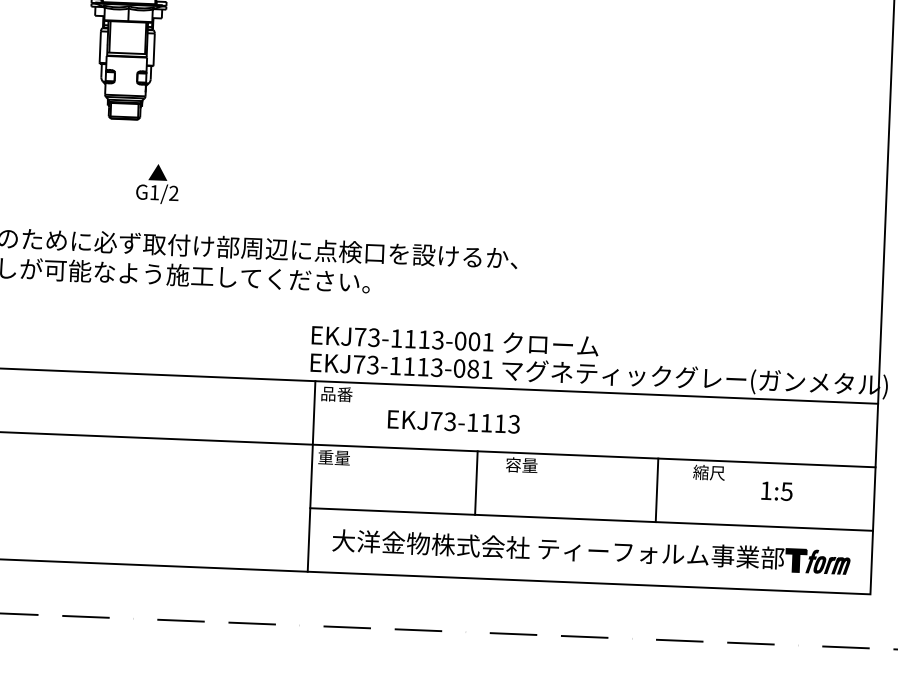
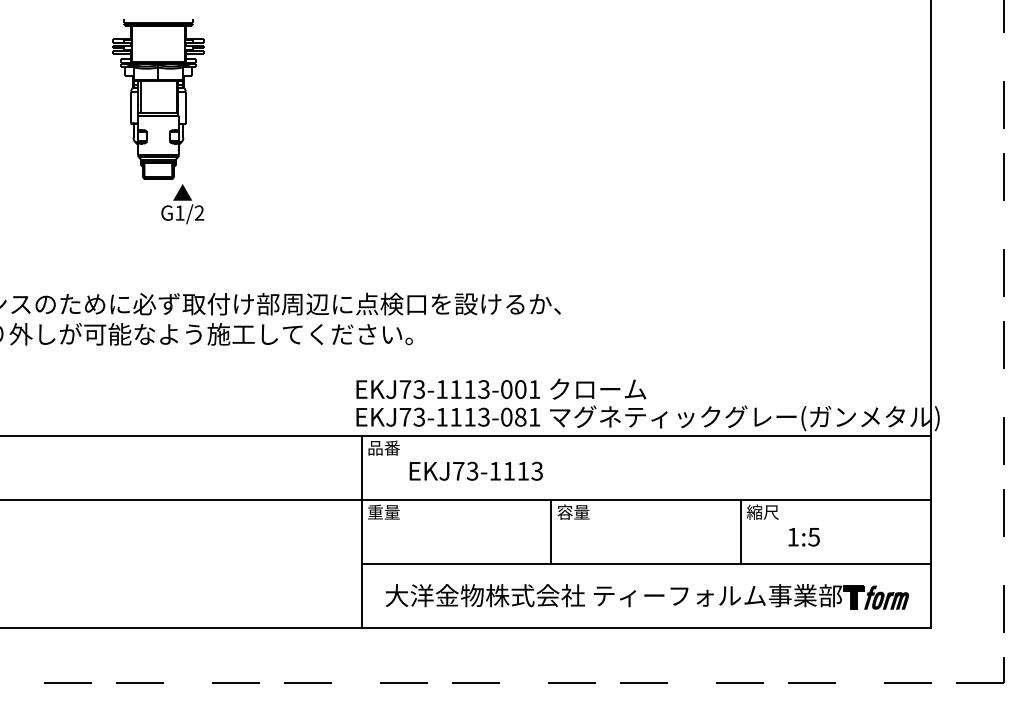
text: (157, 184) -> (182, 204), moved
text: (453, 421) -> (475, 470), moved
line: (476, 482) -> (551, 531), moved
line: (656, 489) -> (740, 531), moved
text: (776, 491) -> (803, 537), moved

